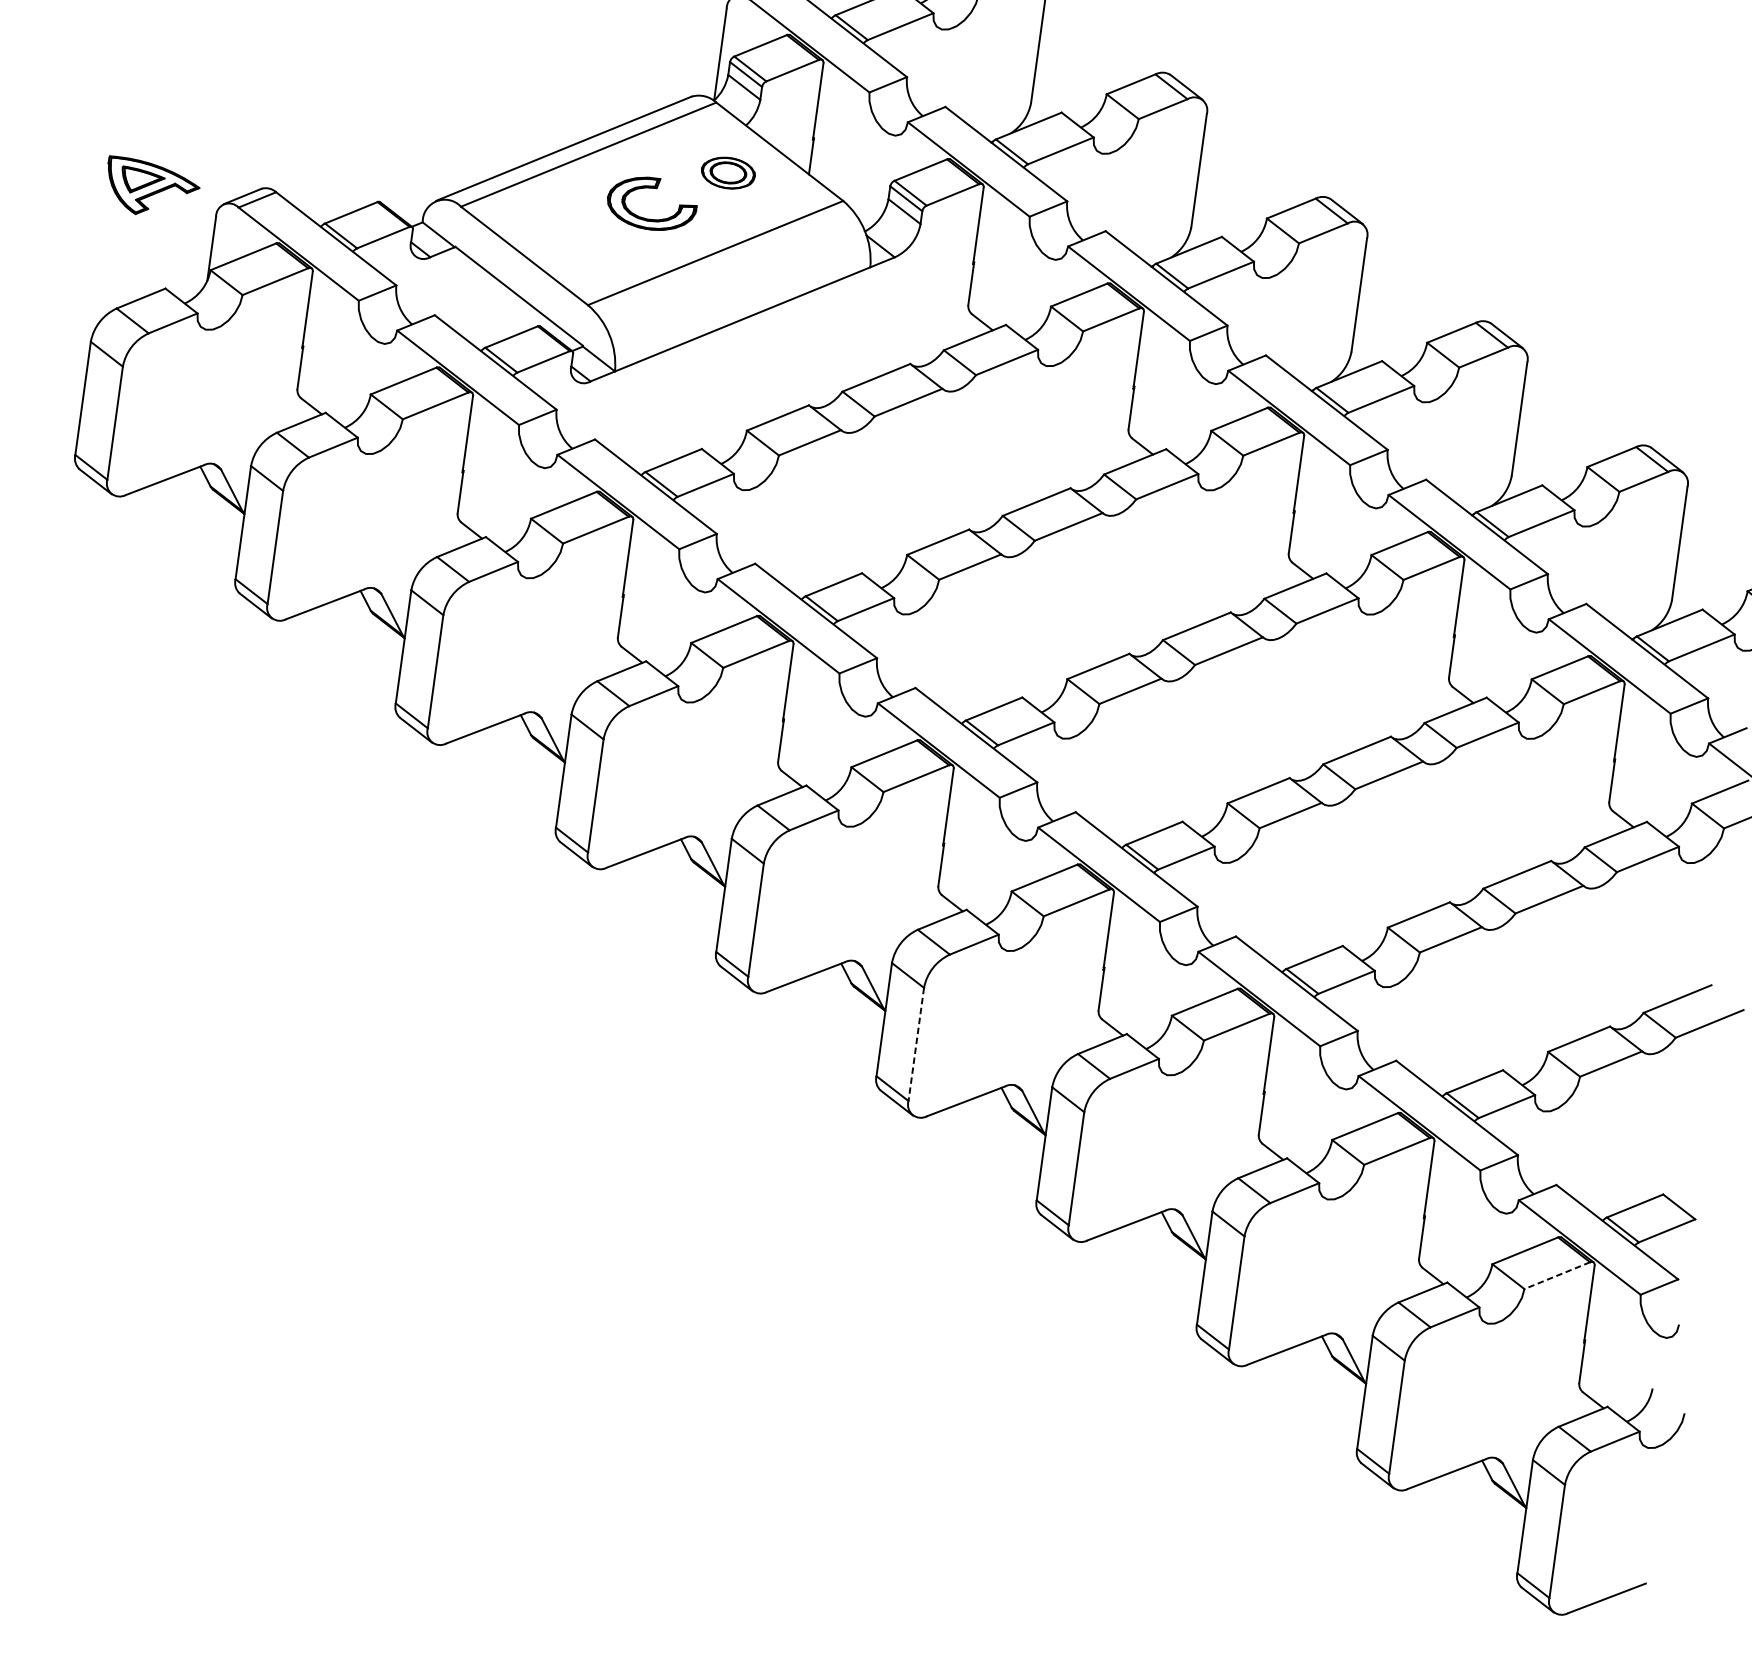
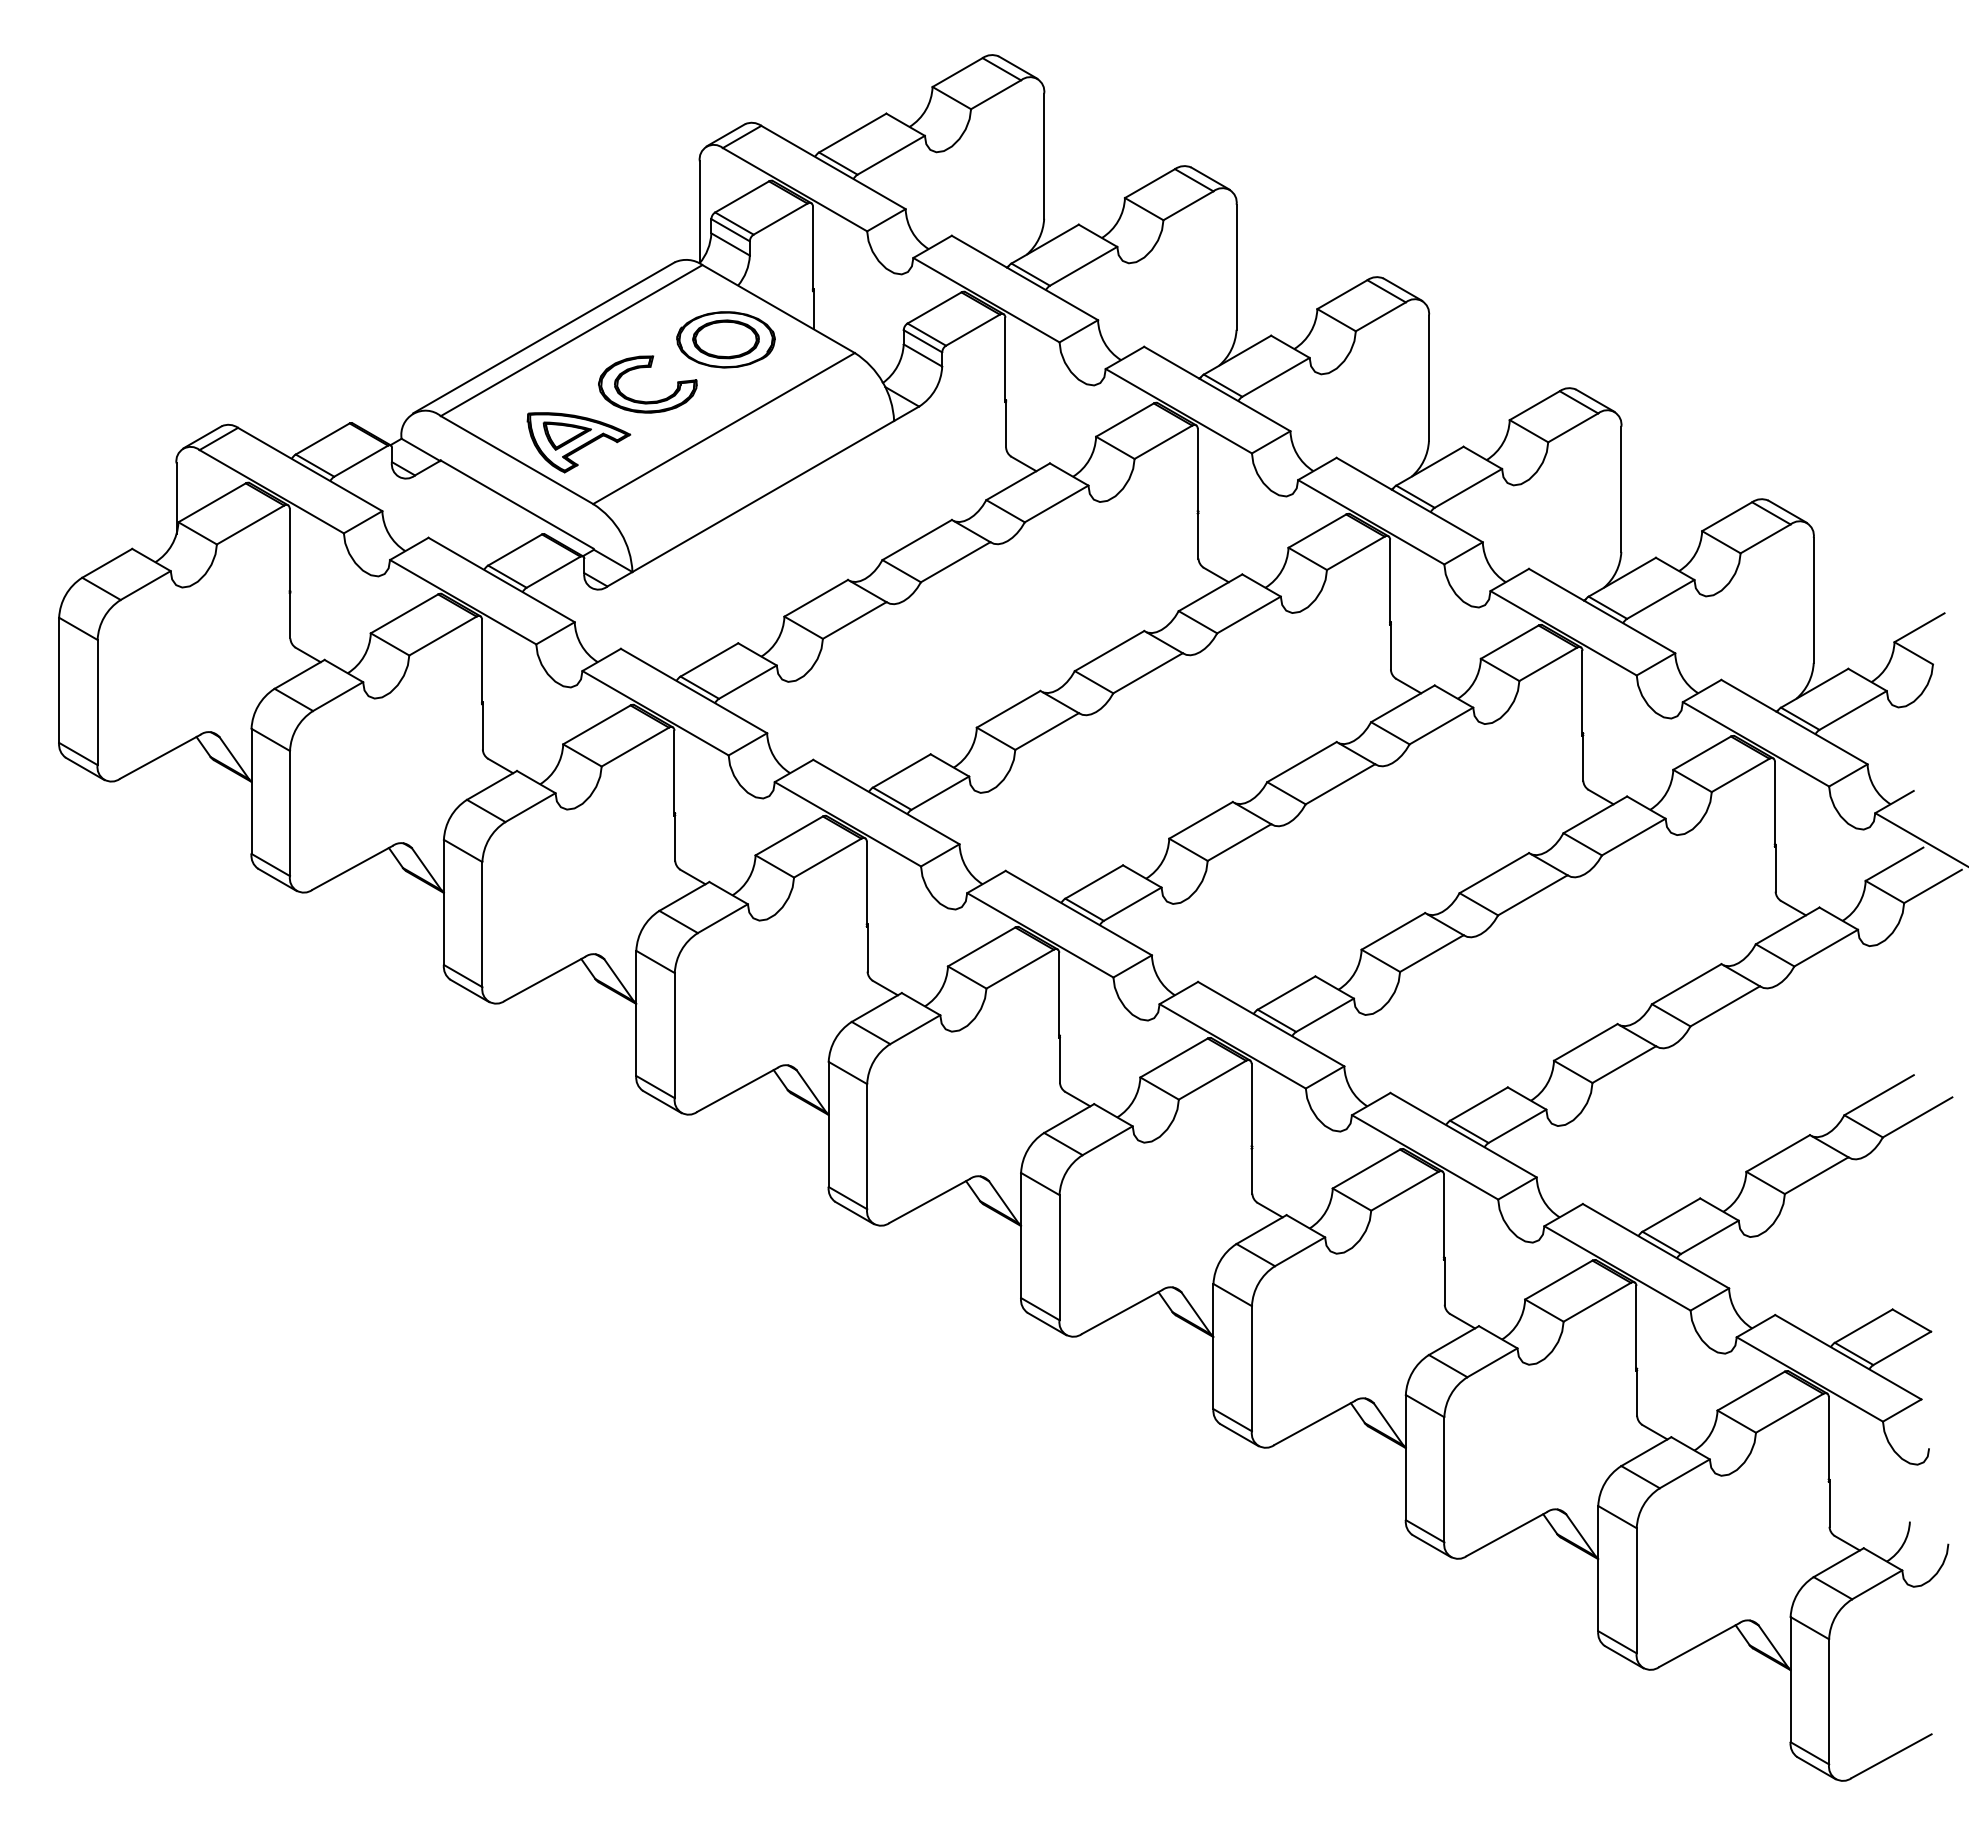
part: (727, 172) -> (725, 339), size x1.67
part: (151, 188) -> (578, 442), moved
line: (916, 1044) -> (1059, 1257), dashed -> solid
line: (1557, 1275) -> (1789, 1413), dashed -> solid

